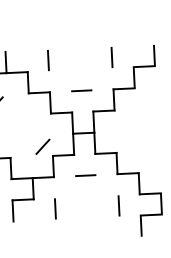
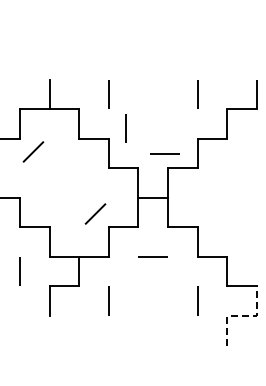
line: (61, 84) -> (125, 128), added
line: (81, 90) -> (164, 153), moved
line: (151, 215) -> (241, 316), solid -> dashed

